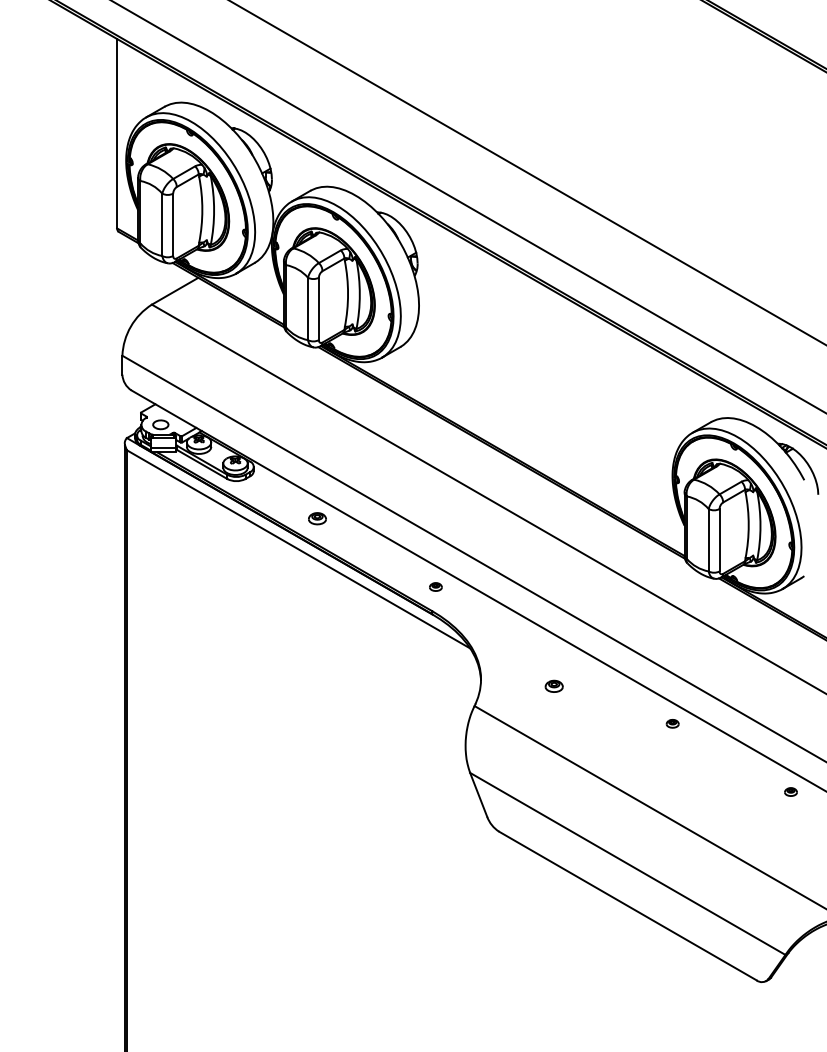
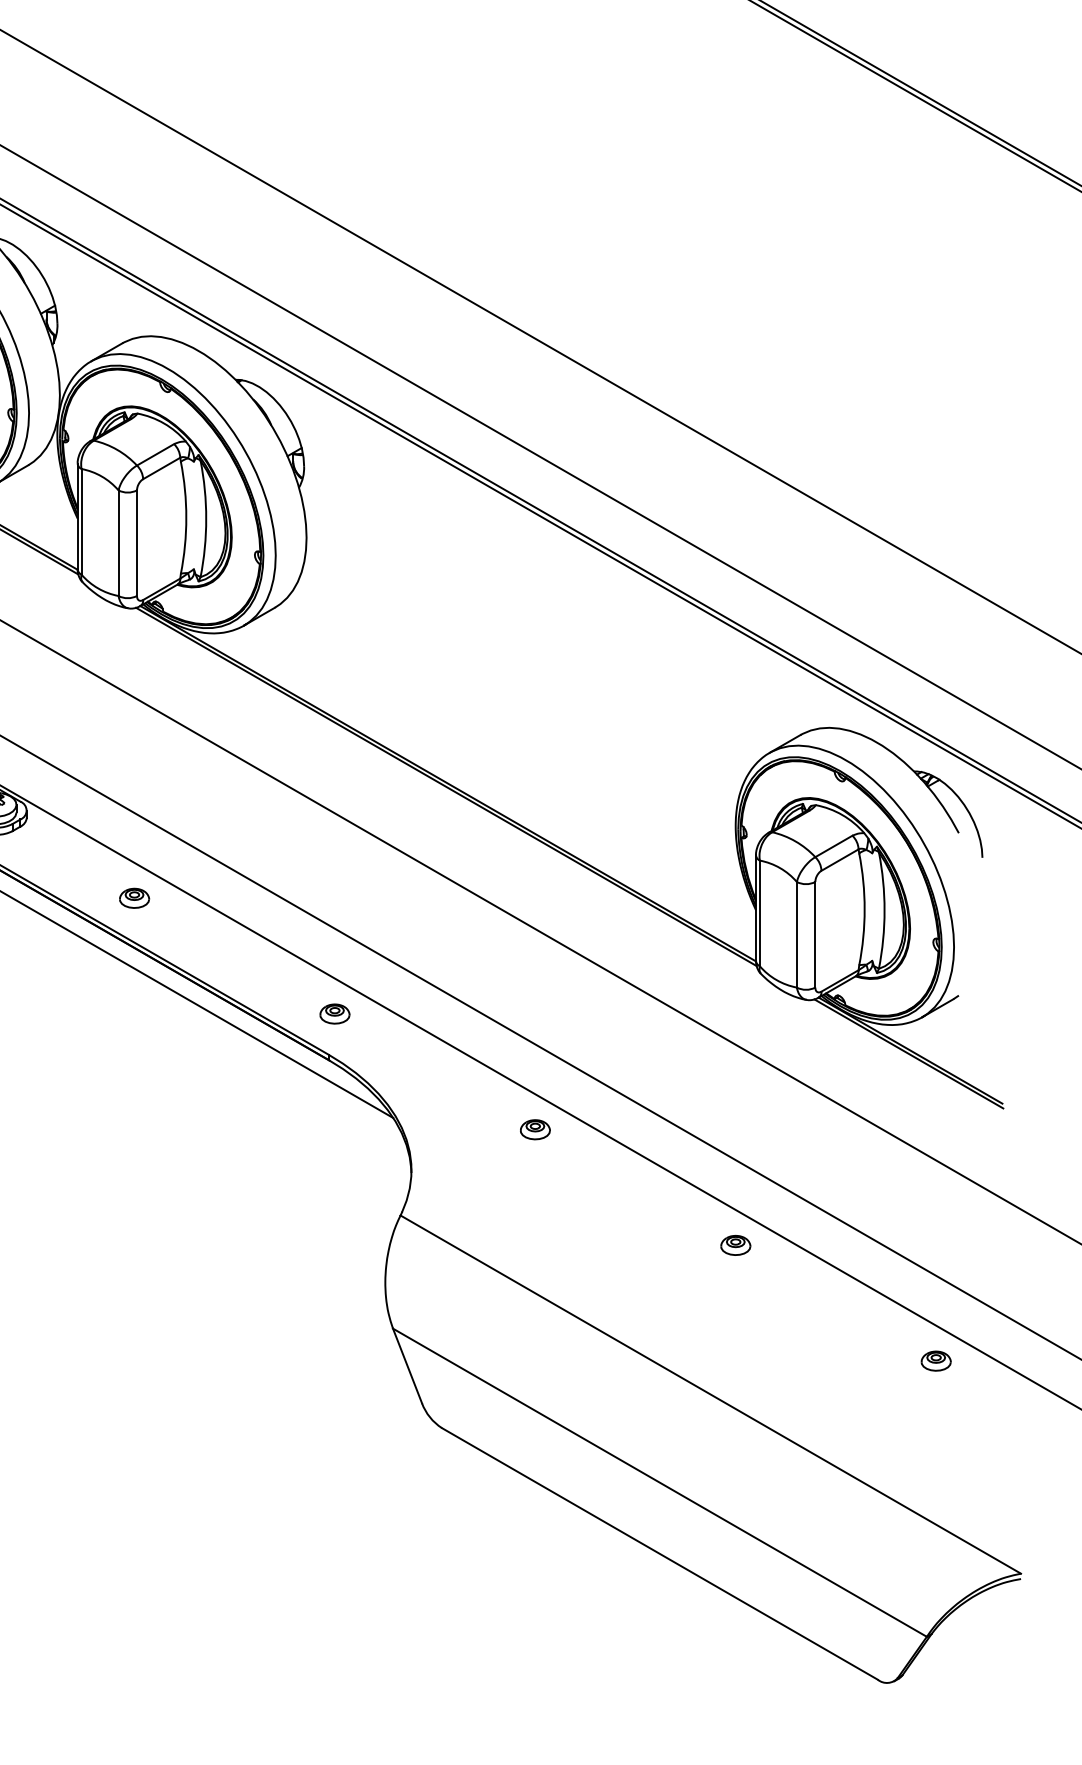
part: (435, 586) -> (334, 1013), size x1.43
part: (553, 685) -> (534, 1128), moved
part: (672, 723) -> (735, 1245), size x1.43
part: (790, 791) -> (935, 1360), size x1.43

